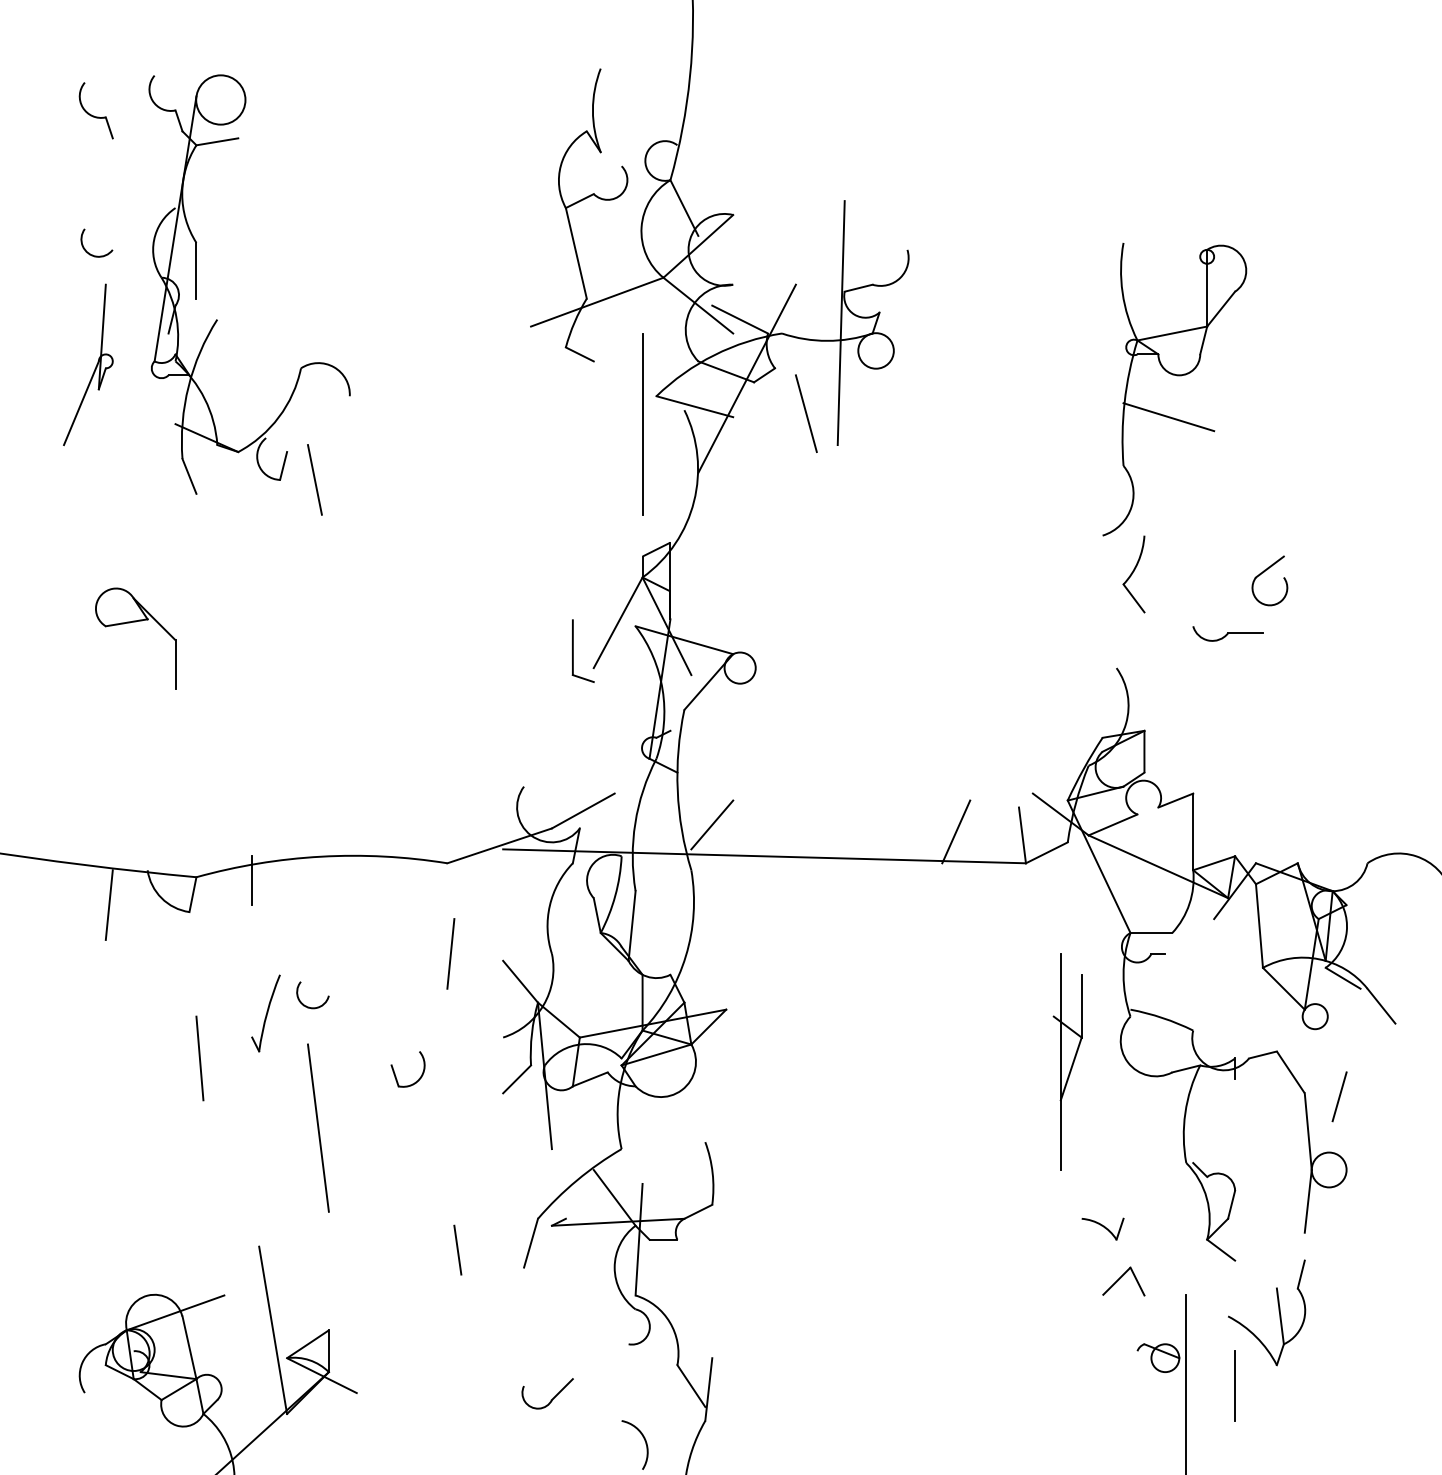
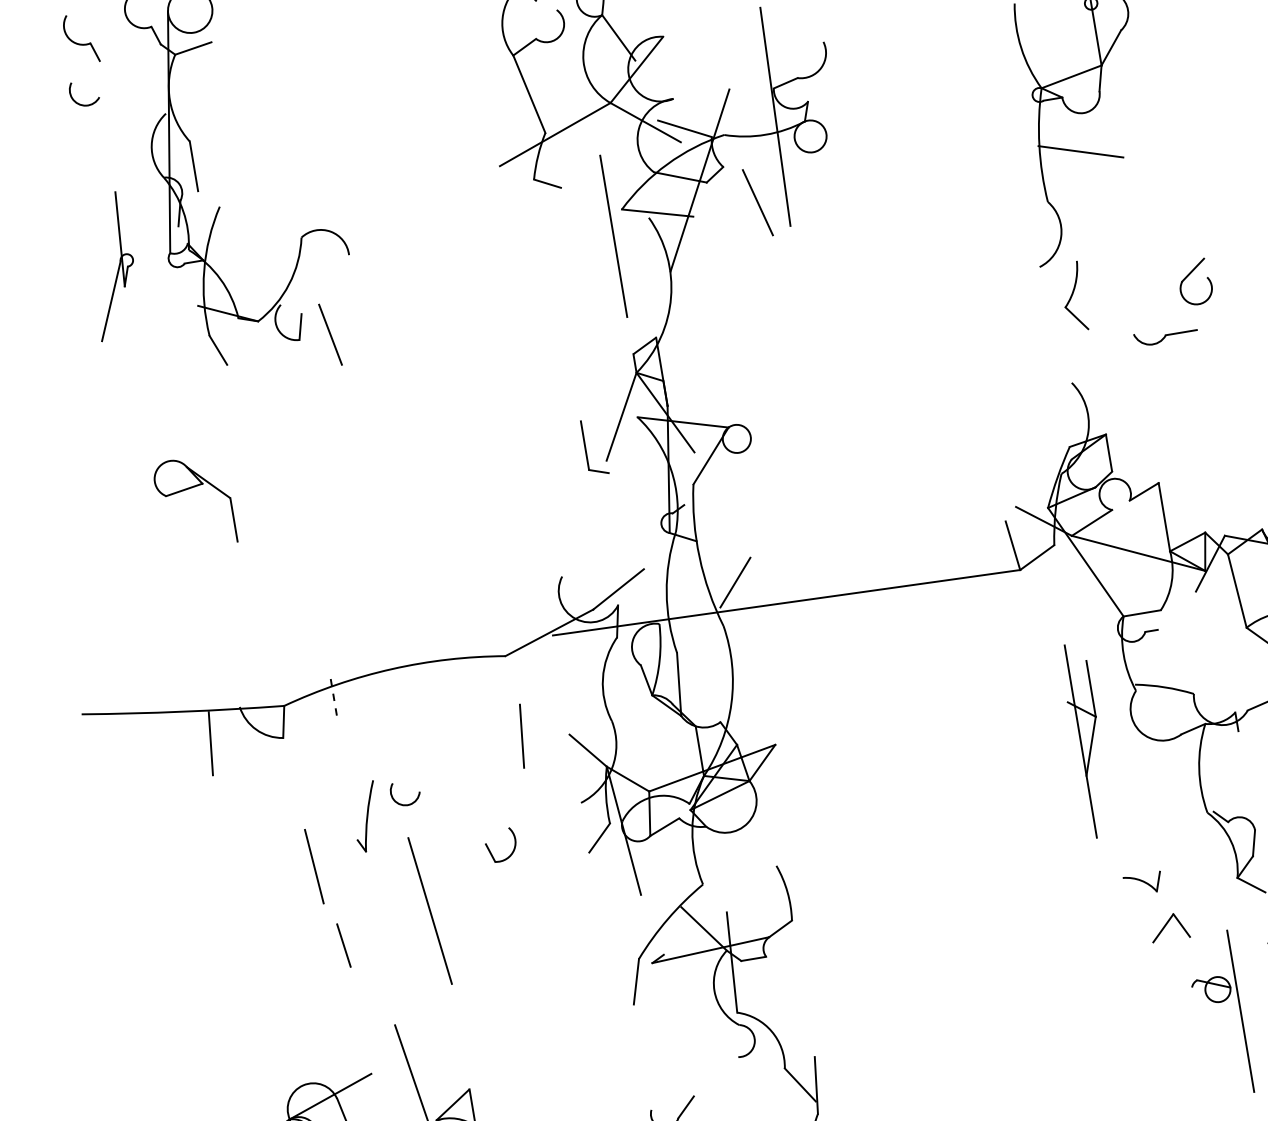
arc: (89, 252) -> (79, 102), moved
line: (956, 831) -> (953, 552), removed
line: (252, 881) -> (334, 701), solid -> dashed
line: (457, 1249) -> (343, 945), moved

